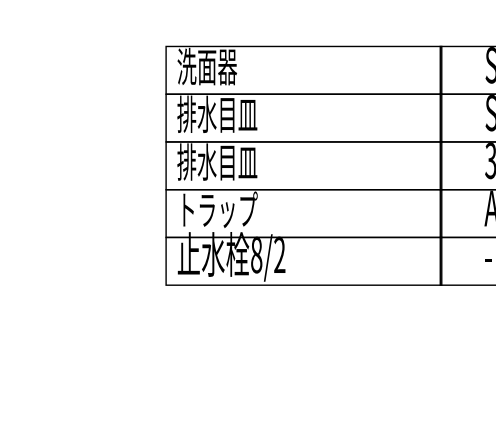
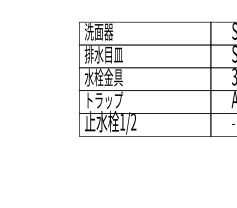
text: (216, 162) -> (103, 77), 排水目皿 -> 水栓金具
text: (256, 256) -> (122, 122), 8/2 -> 1/2

